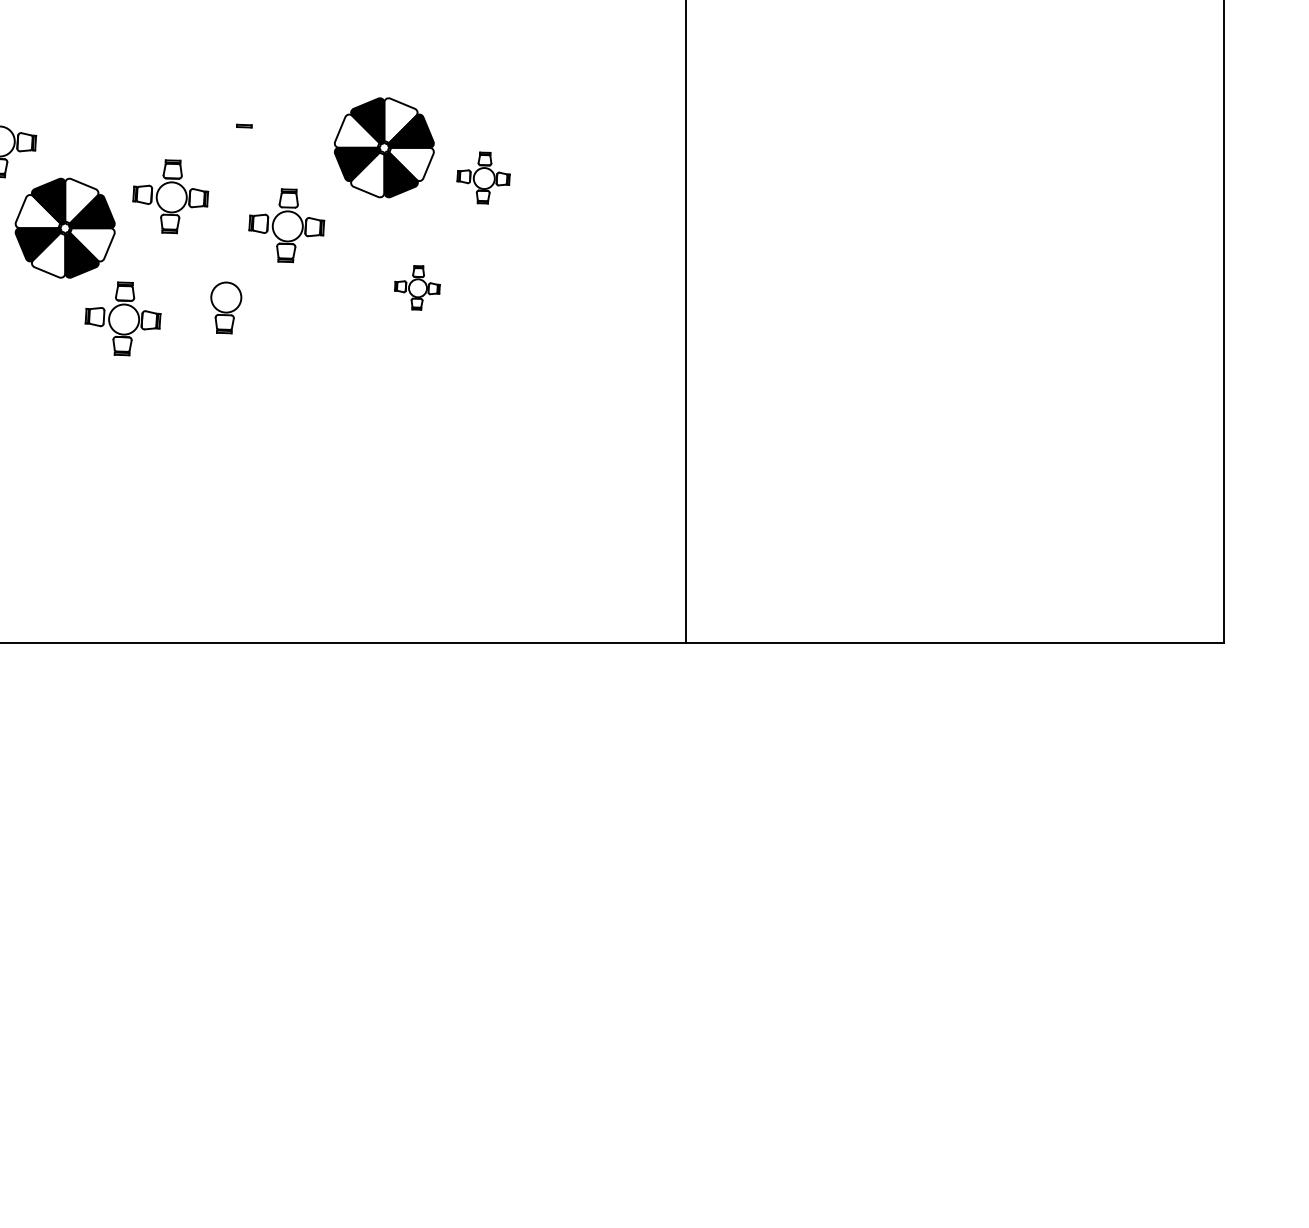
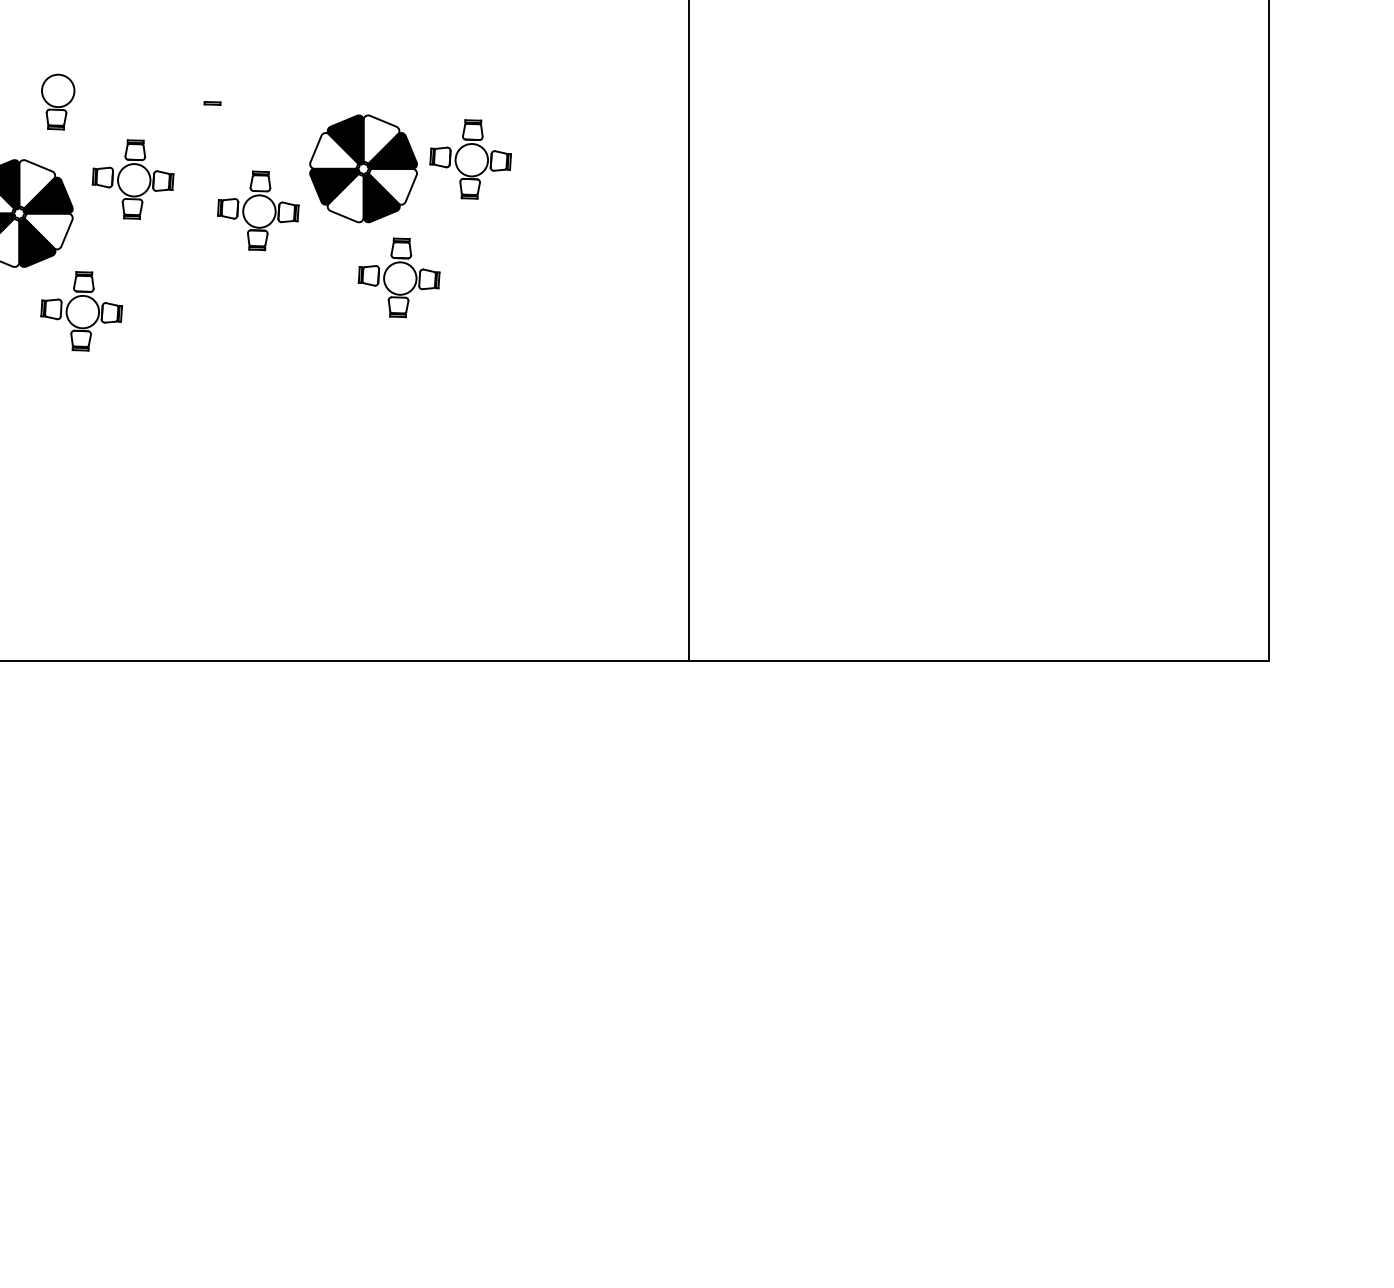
part: (383, 147) -> (362, 168), moved
part: (483, 177) -> (470, 158), size x1.43
part: (417, 287) -> (399, 277), size x1.67
part: (226, 307) -> (58, 101), moved

